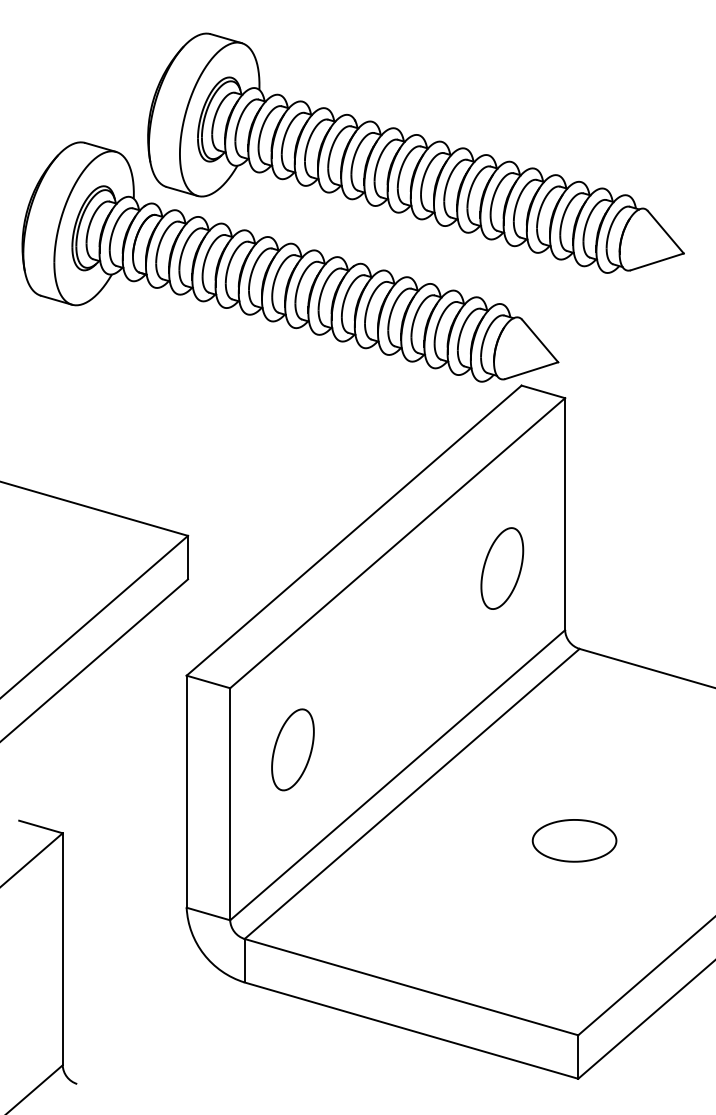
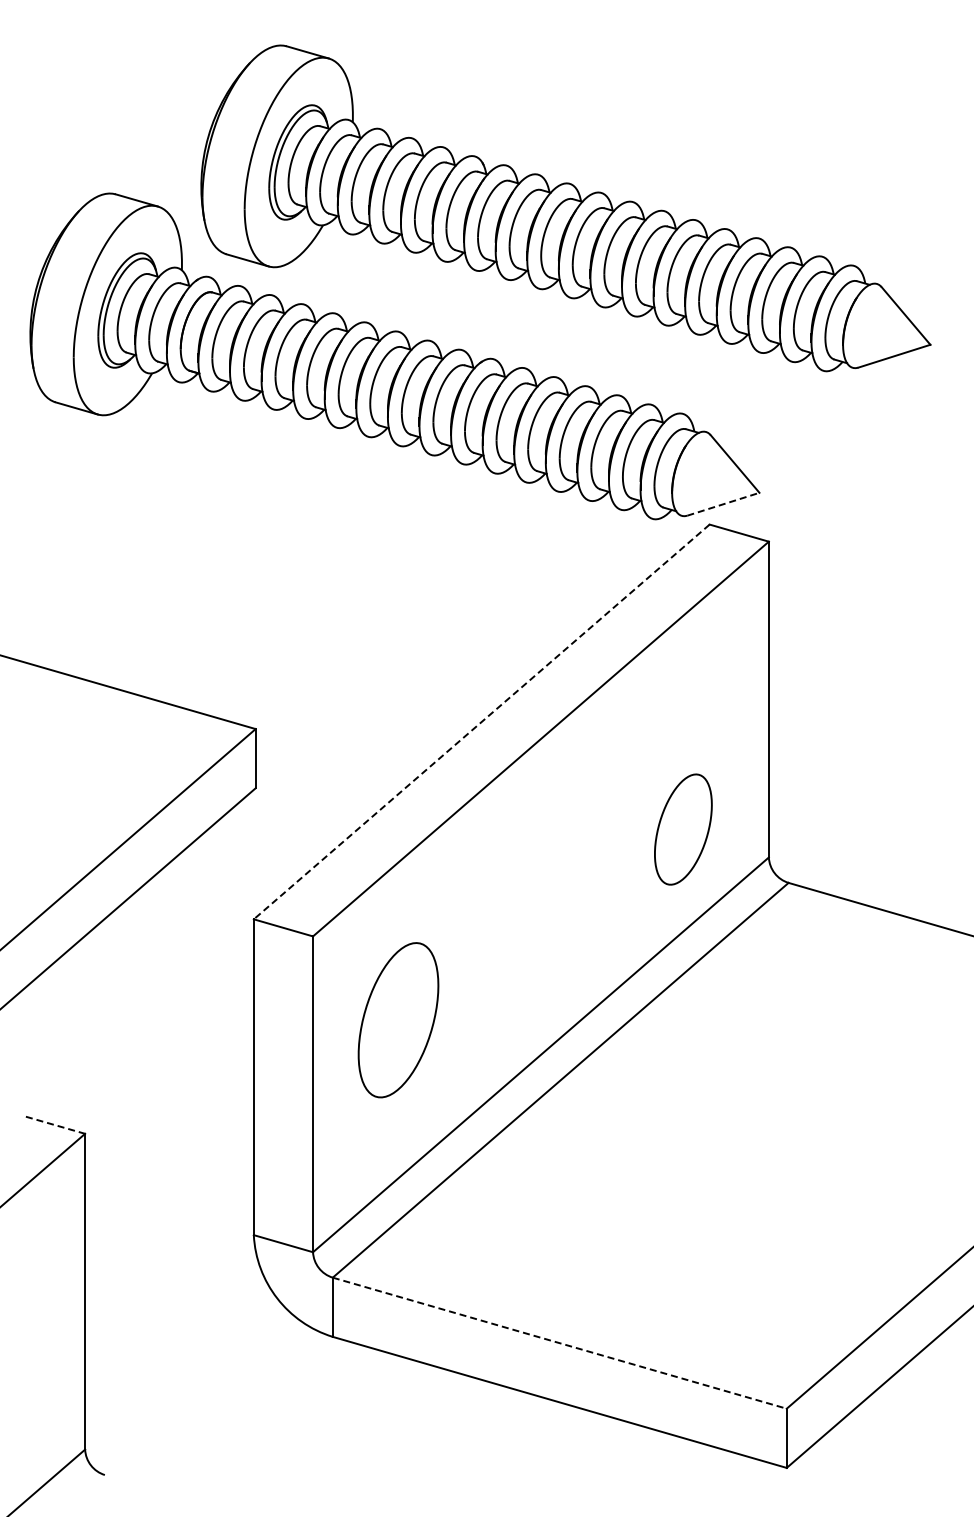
line: (531, 370) -> (723, 504), solid -> dashed
line: (353, 531) -> (481, 722), solid -> dashed
part: (502, 568) -> (683, 829), moved
part: (292, 750) -> (398, 1020), size x1.4
line: (40, 827) -> (55, 1125), solid -> dashed
part: (574, 840) -> (781, 1143), removed
line: (412, 987) -> (560, 1343), solid -> dashed

